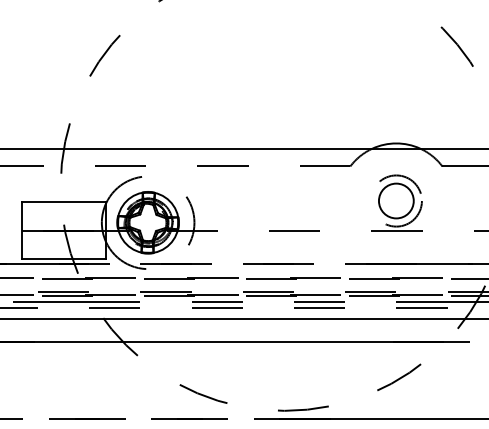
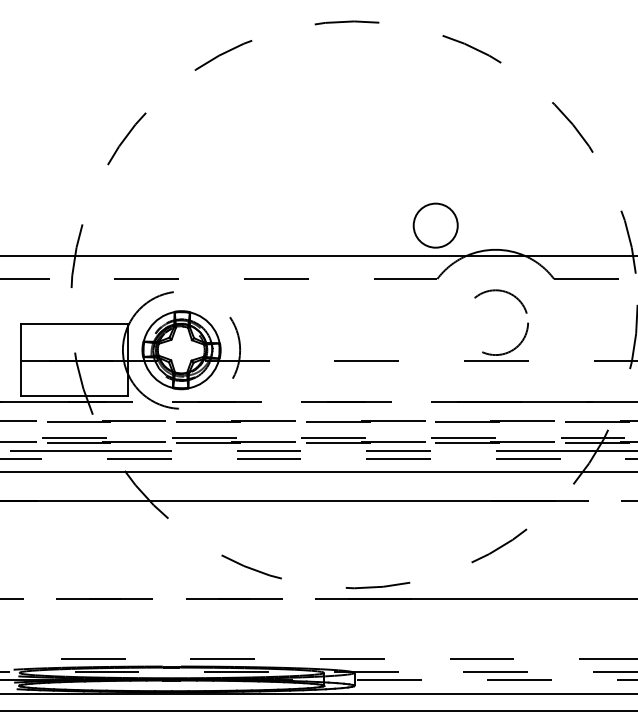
circle: (396, 200) -> (435, 225), moved

